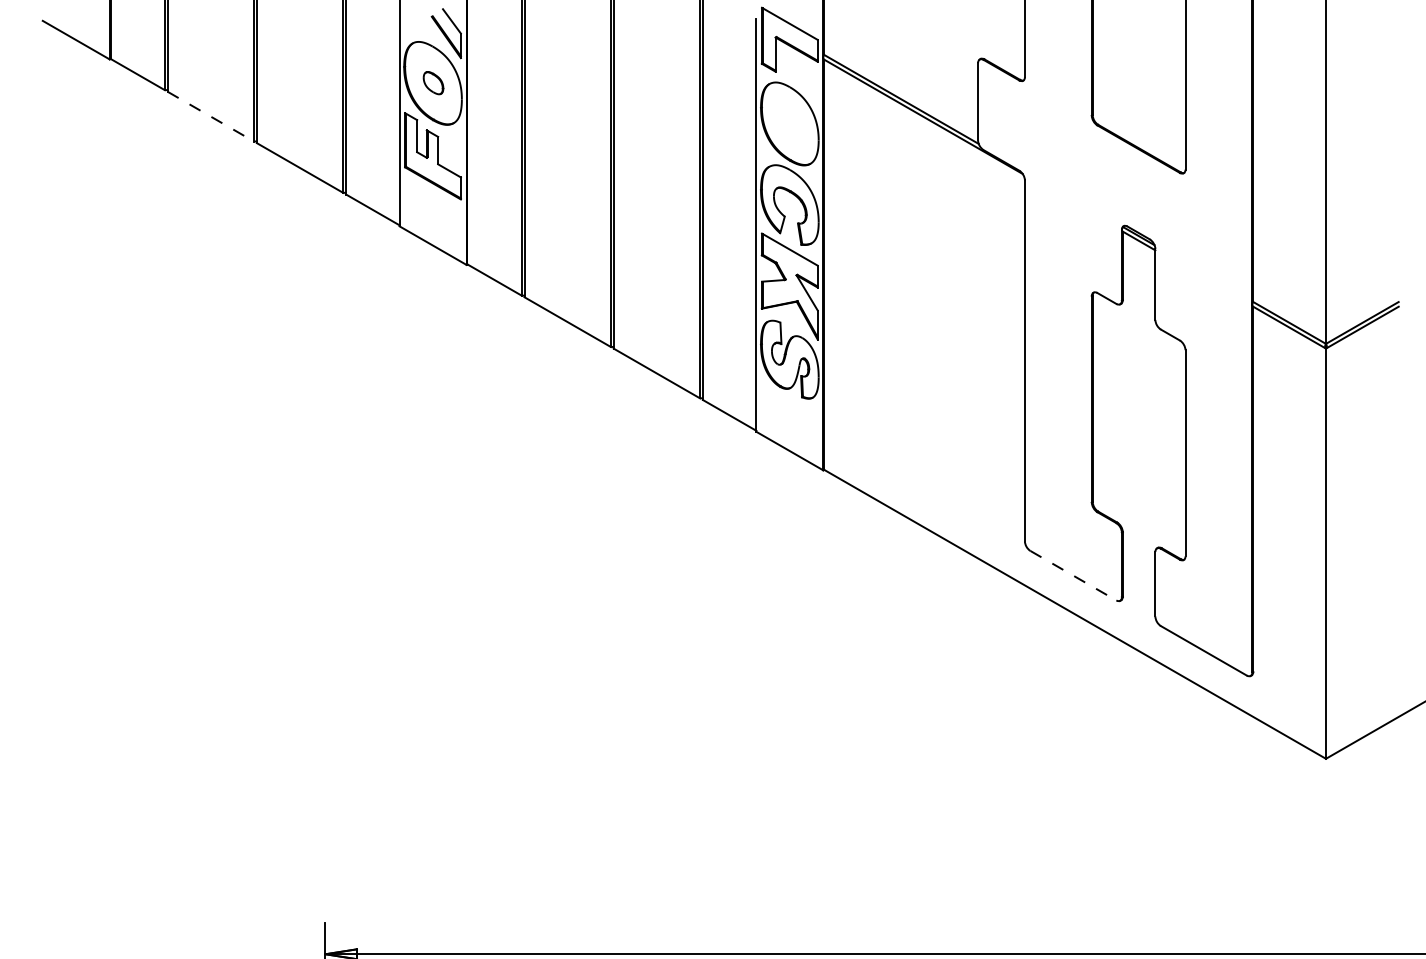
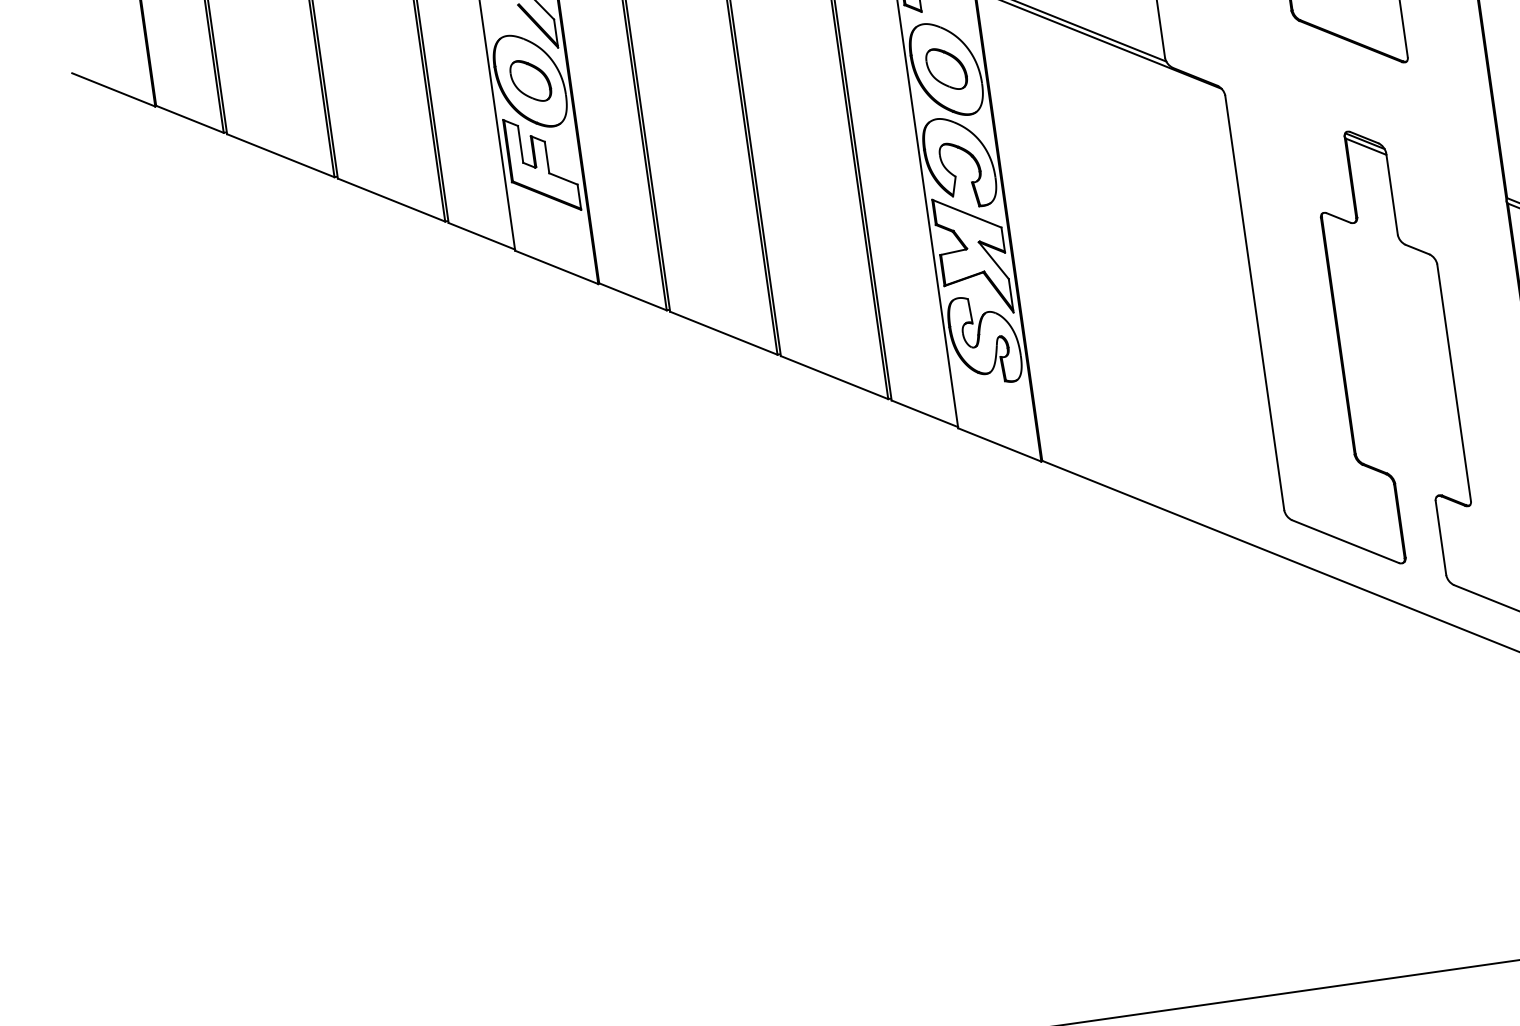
part: (433, 82) -> (530, 80), size x1.67
line: (210, 116) -> (280, 155), dashed -> solid
part: (790, 123) -> (947, 68), added
line: (1073, 575) -> (1345, 541), dashed -> solid

